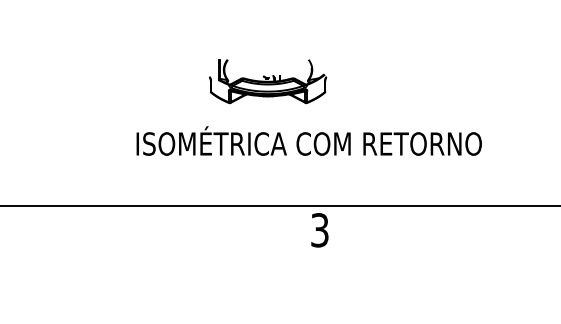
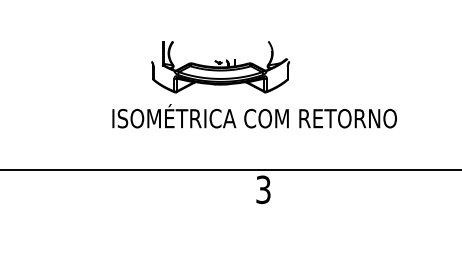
part: (267, 81) -> (220, 67), size x1.43

